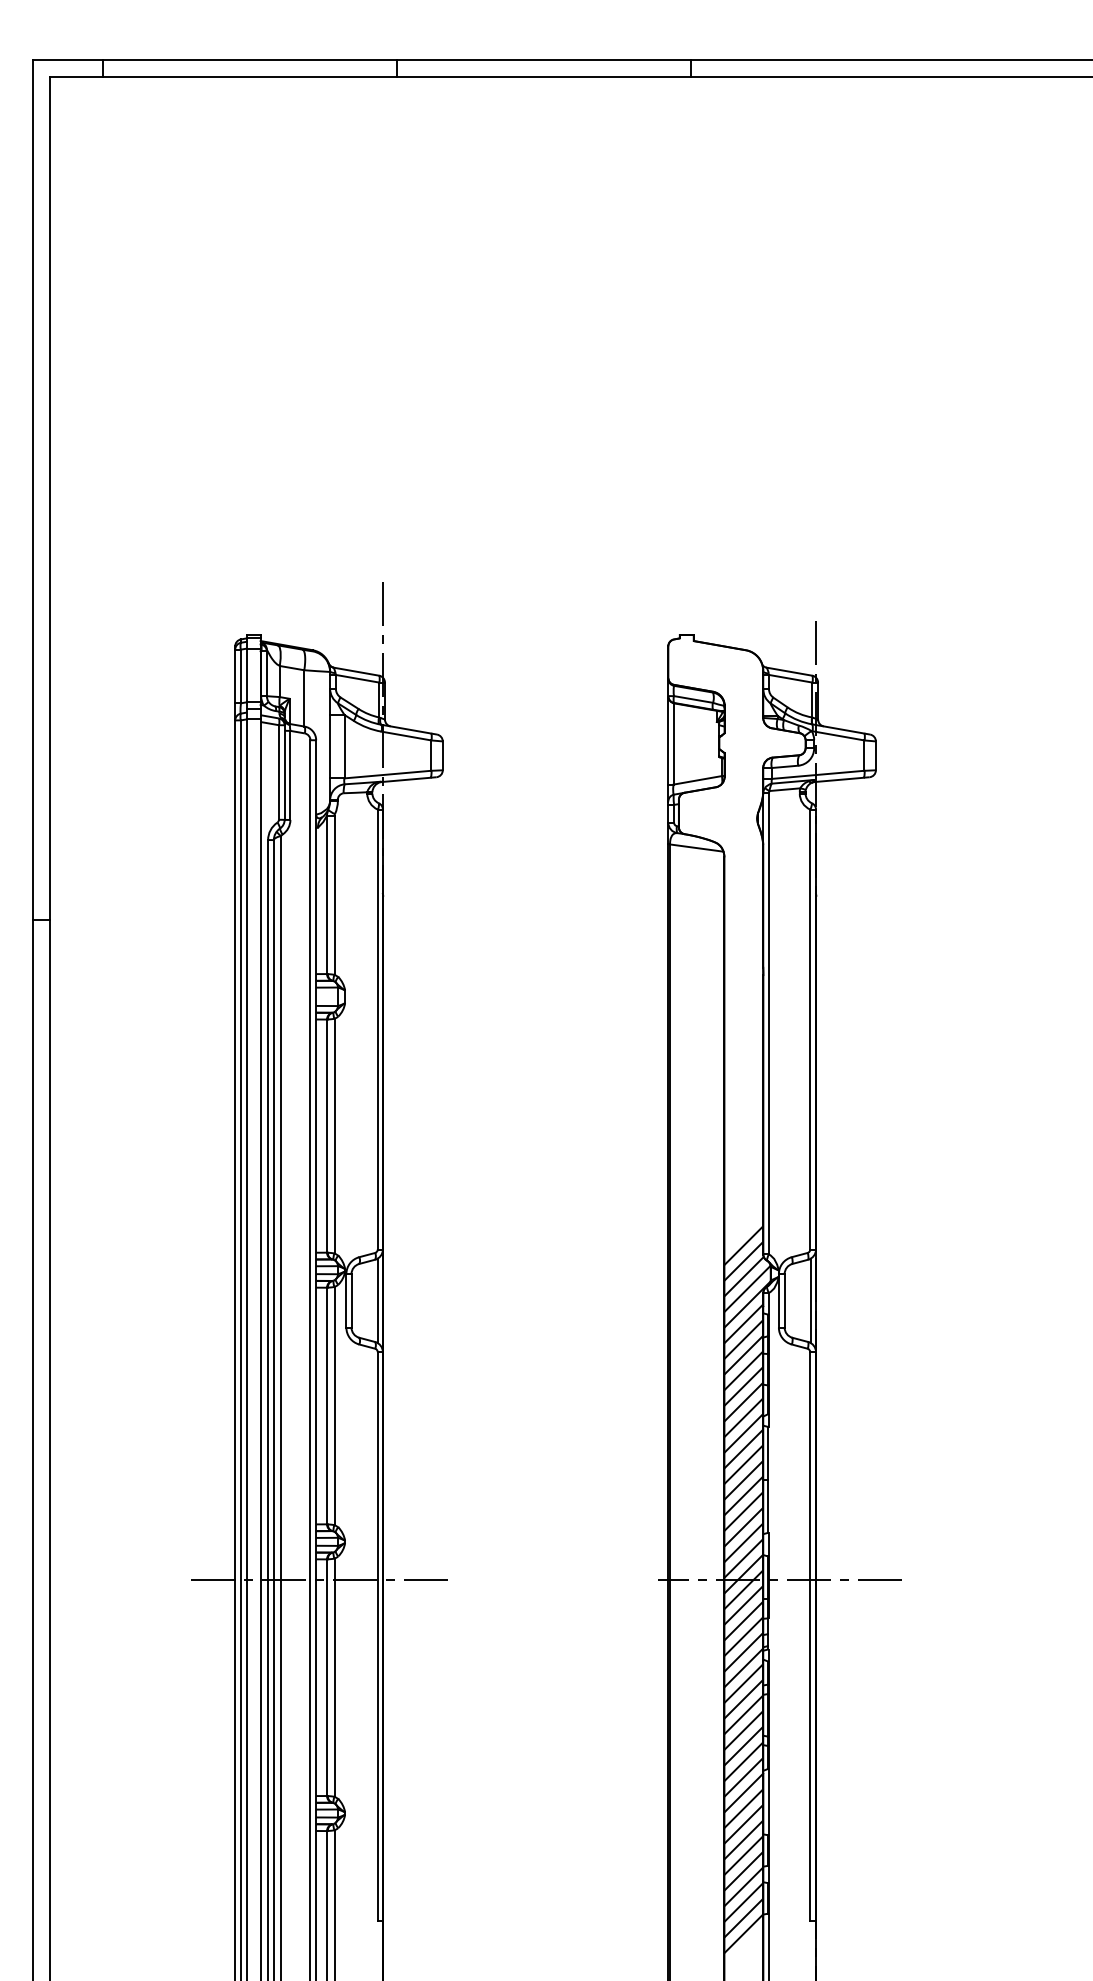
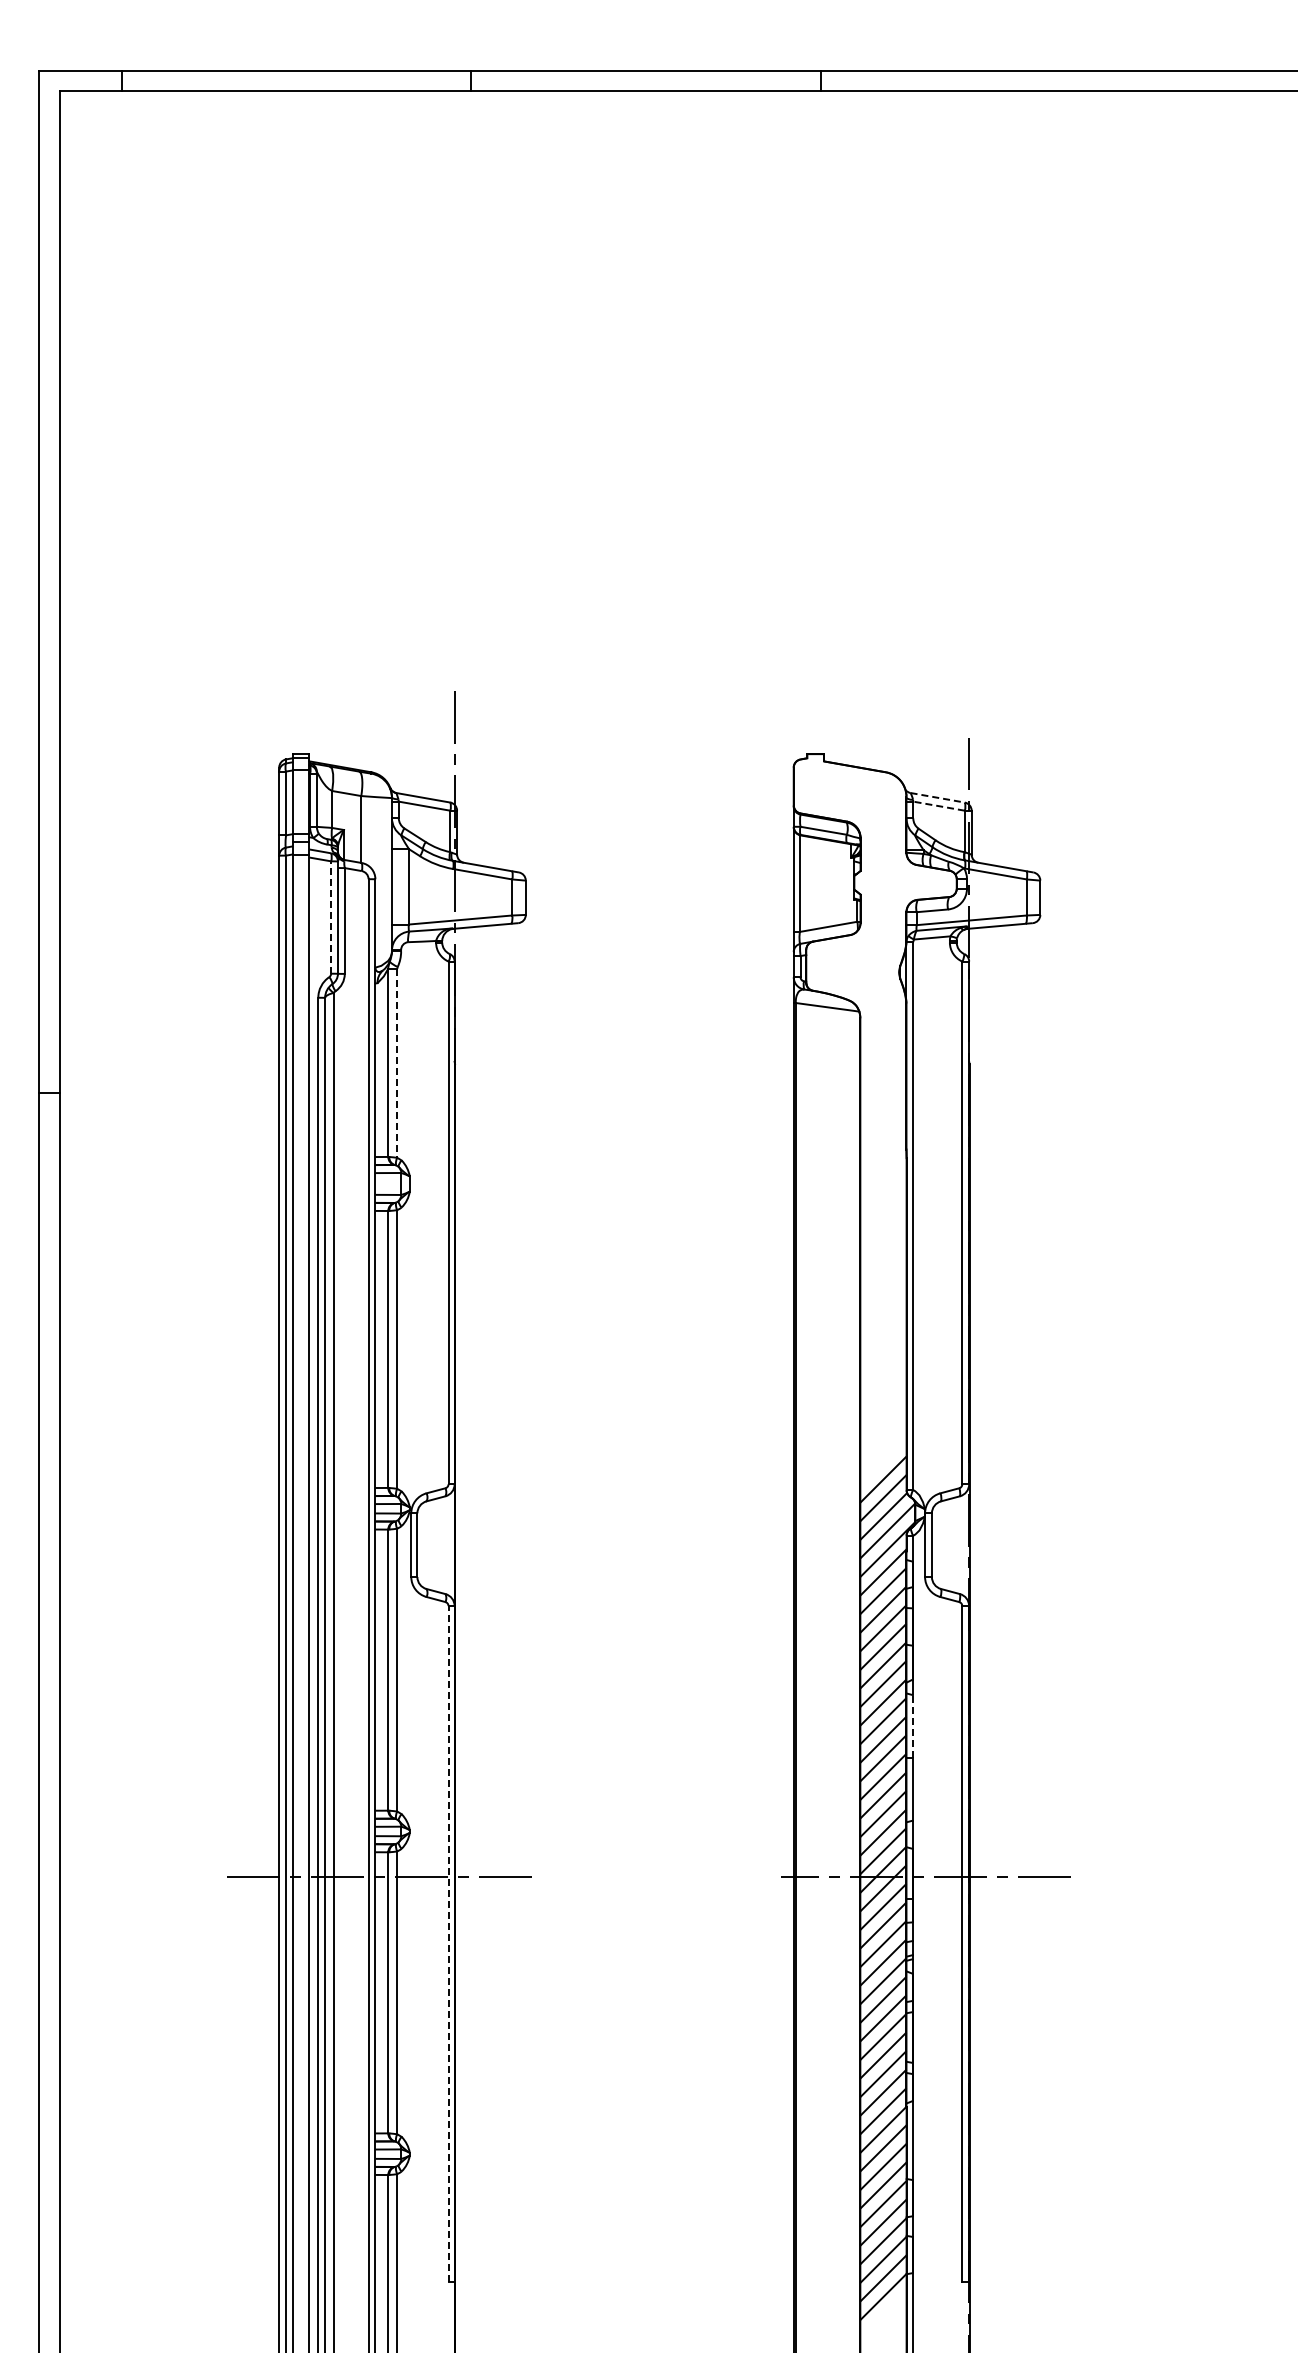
line: (789, 671) -> (937, 797), solid -> dashed
line: (790, 679) -> (938, 806), solid -> dashed
line: (279, 772) -> (331, 917), solid -> dashed
line: (334, 895) -> (397, 1063), solid -> dashed
line: (377, 1301) -> (448, 1545), removed
line: (810, 1301) -> (962, 1545), removed
line: (768, 1453) -> (912, 1726), solid -> dashed
line: (377, 1636) -> (448, 1943), solid -> dashed

